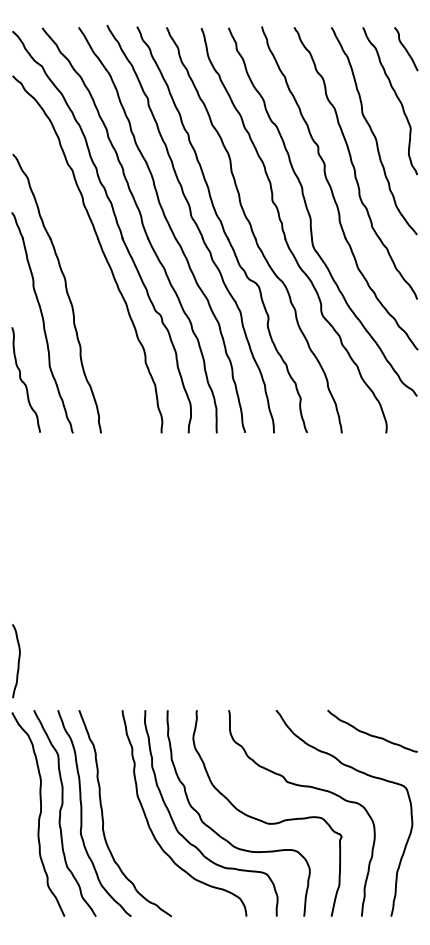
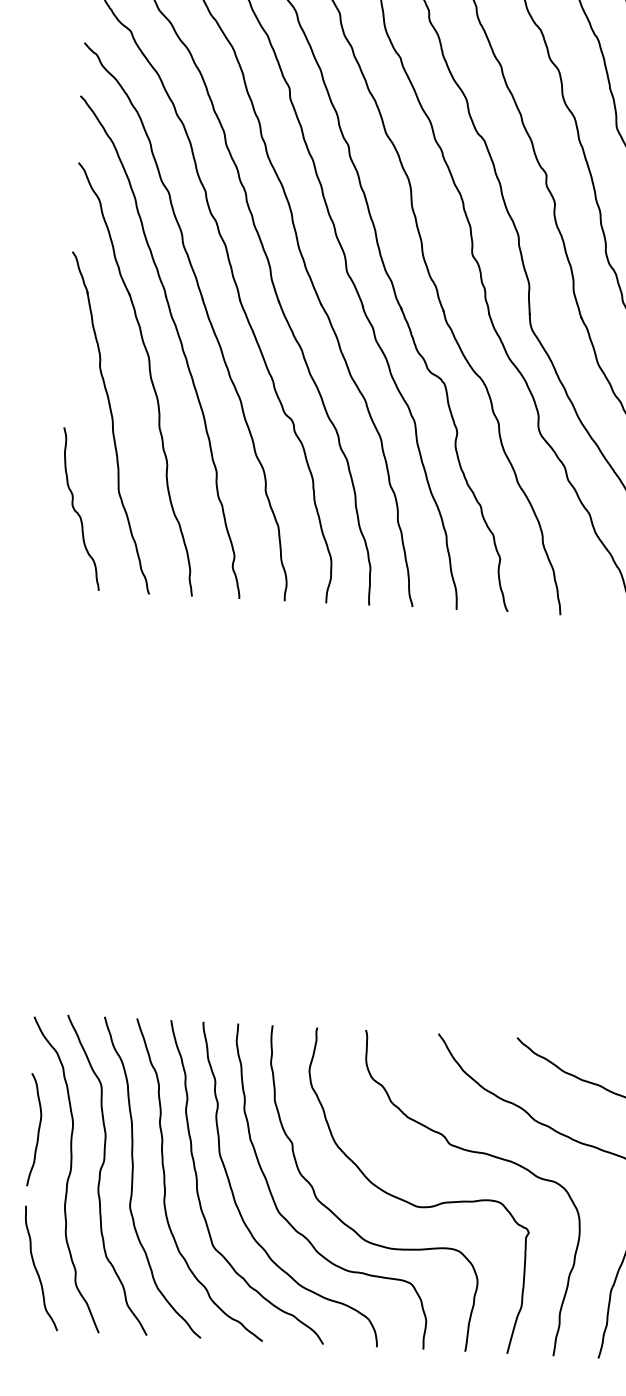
part: (84, 268) -> (179, 343), added
curve: (17, 662) -> (36, 1131), moved
curve: (124, 813) -> (198, 1179), added
curve: (23, 878) -> (38, 1271), added

